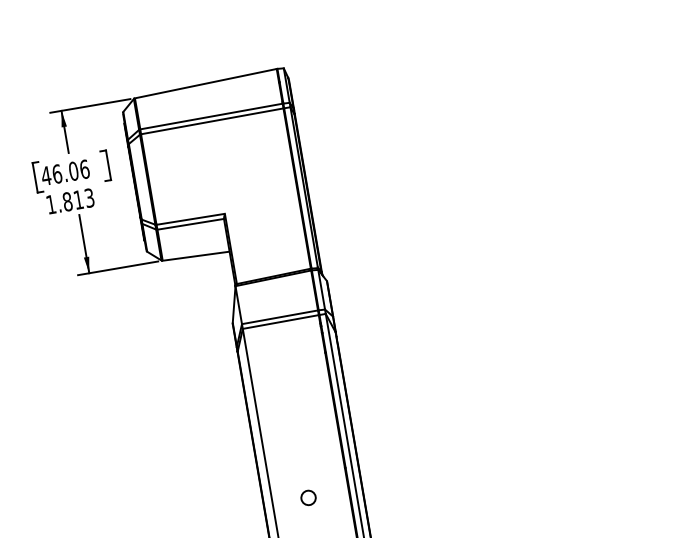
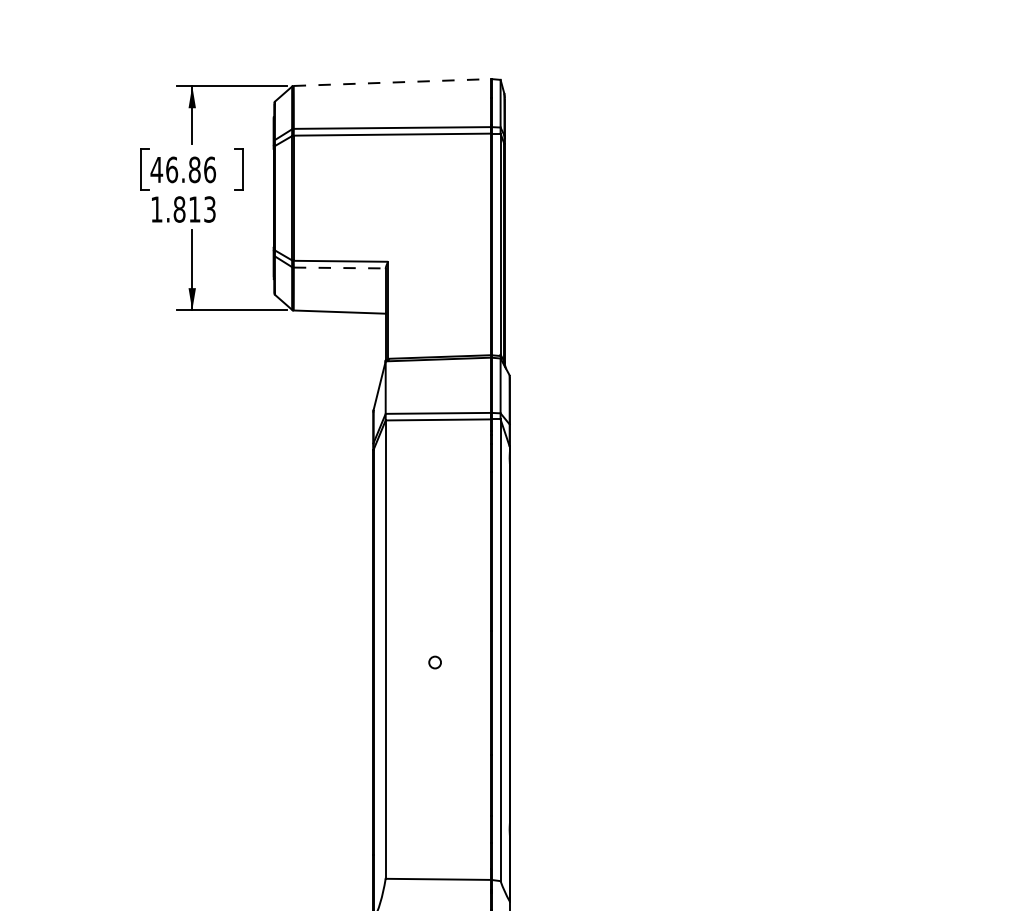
line: (205, 83) -> (392, 82), solid -> dashed
text: (73, 171) -> (194, 169), 46.06 -> 46.86
line: (190, 224) -> (339, 268), solid -> dashed
circle: (308, 497) -> (434, 662), size x0.6

